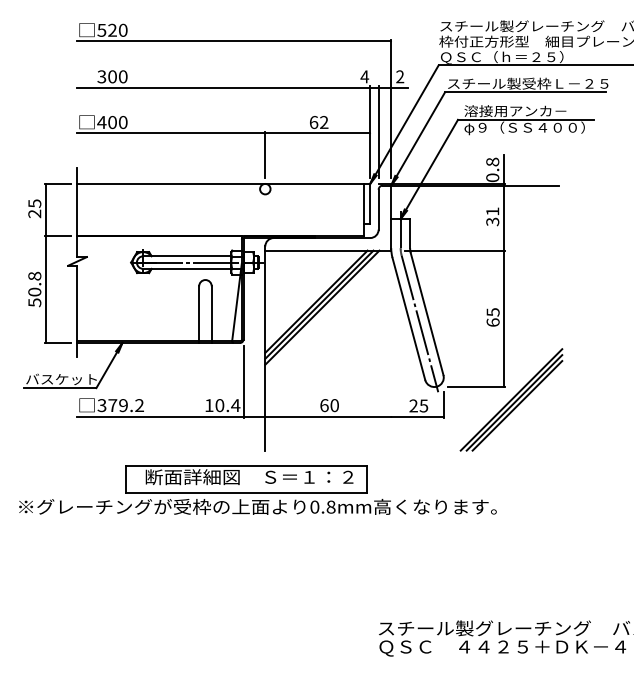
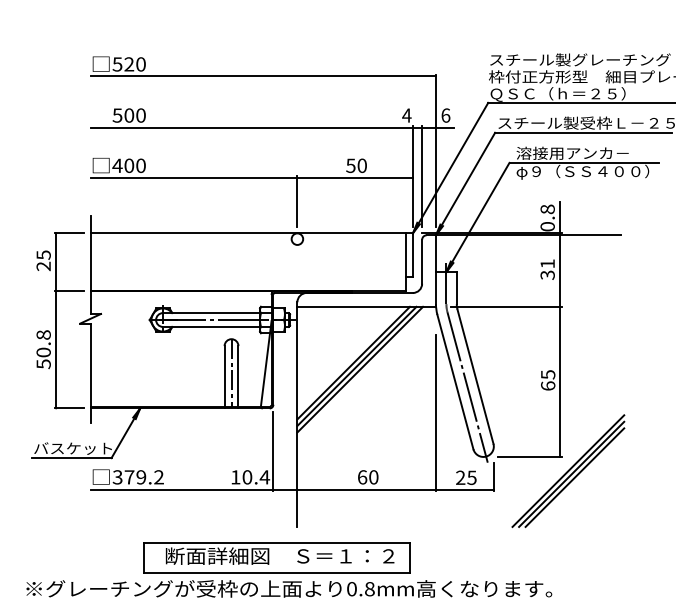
text: (102, 76) -> (118, 115), 300 -> 500
text: (400, 76) -> (446, 115), 2 -> 6
text: (318, 122) -> (355, 165), 62 -> 50
line: (205, 311) -> (231, 373), added
line: (391, 346) -> (436, 412), added

